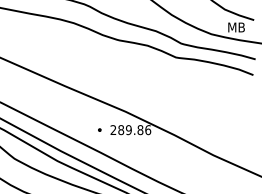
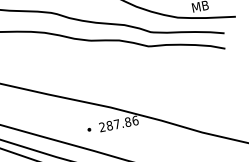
text: (128, 130) -> (116, 124), 289.86 -> 287.86

